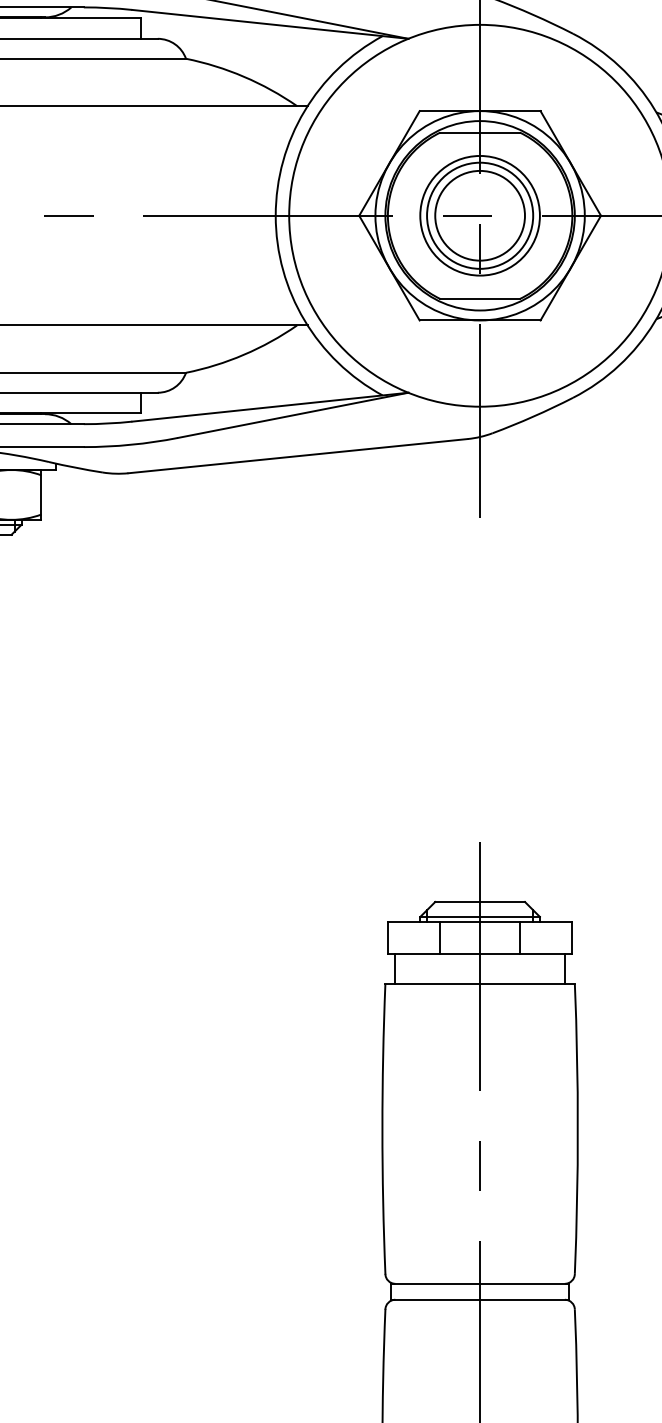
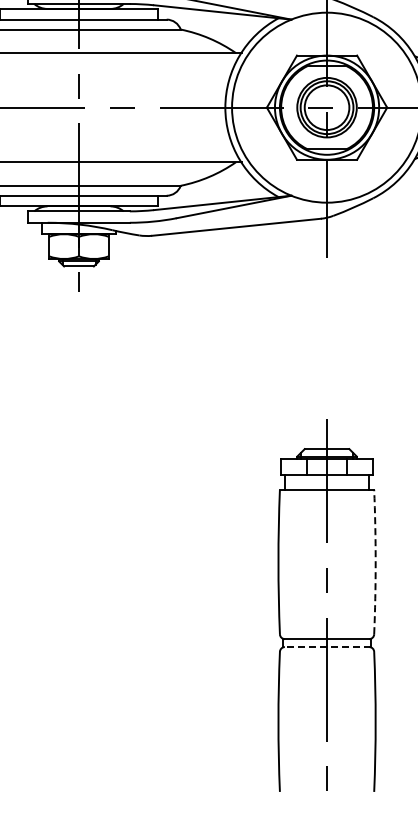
arc: (577, 1127) -> (375, 561), solid -> dashed
line: (478, 1300) -> (326, 647), solid -> dashed

